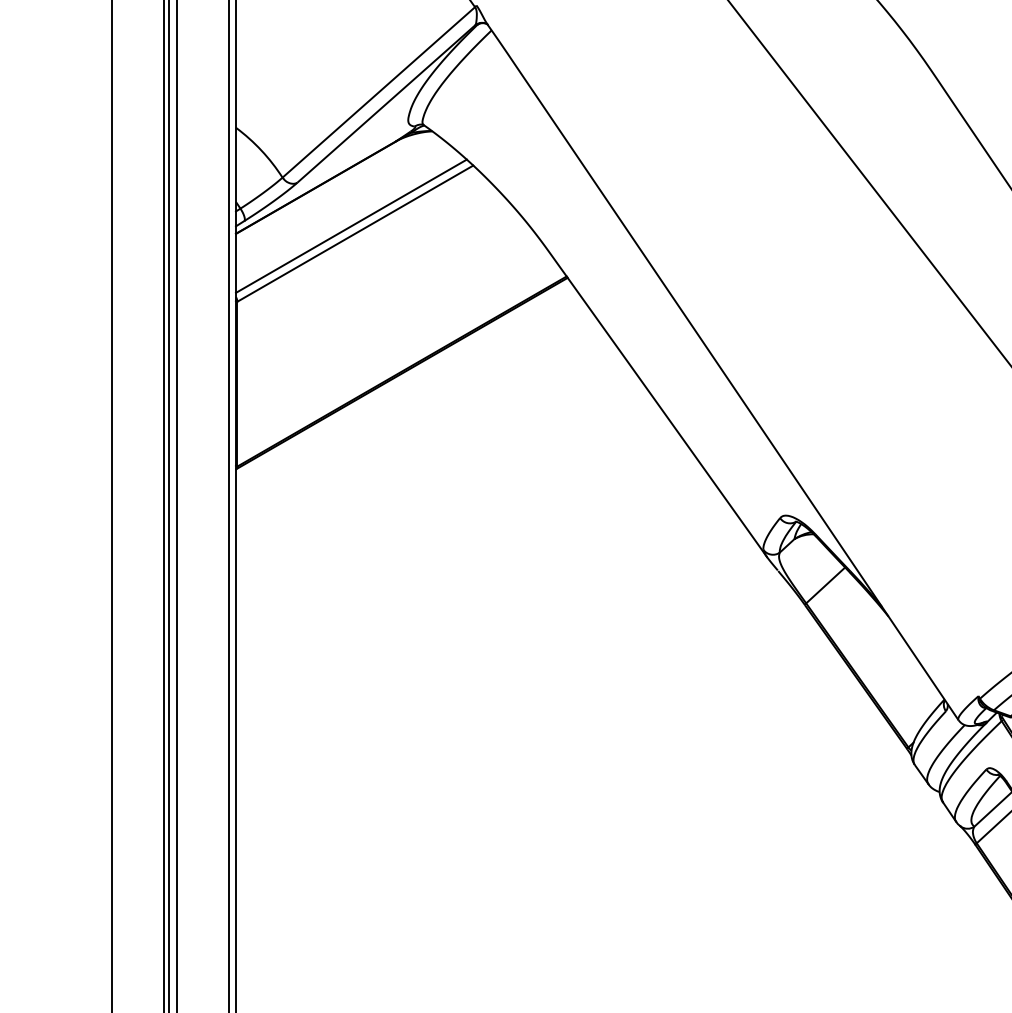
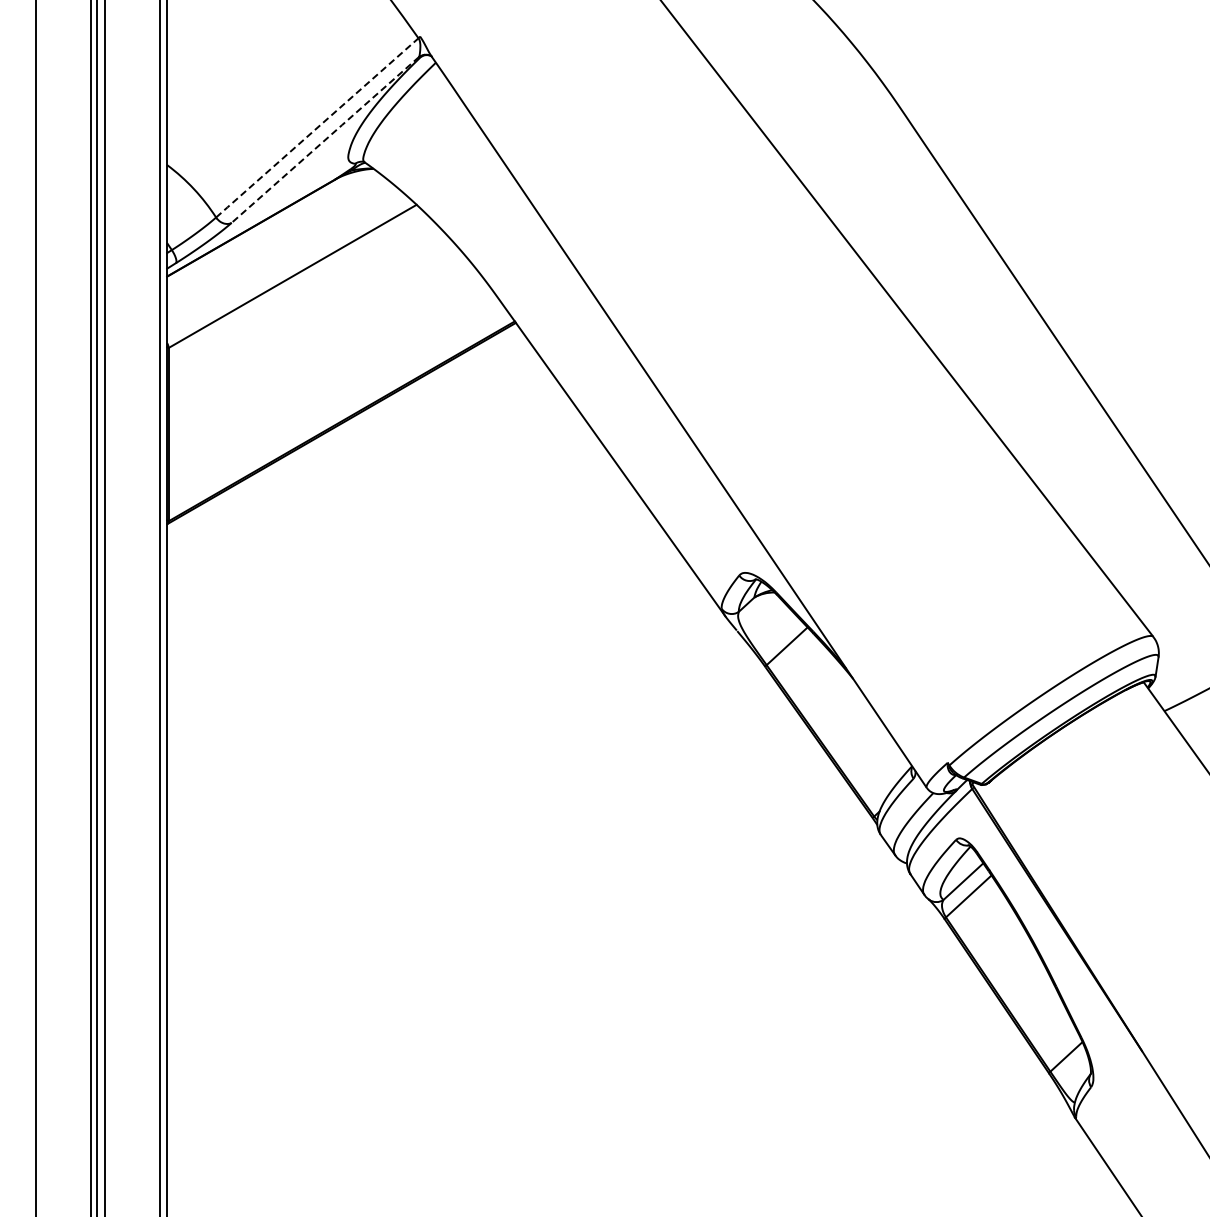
line: (378, 93) -> (316, 129), solid -> dashed
line: (386, 103) -> (325, 139), solid -> dashed
line: (351, 226) -> (288, 268), removed

